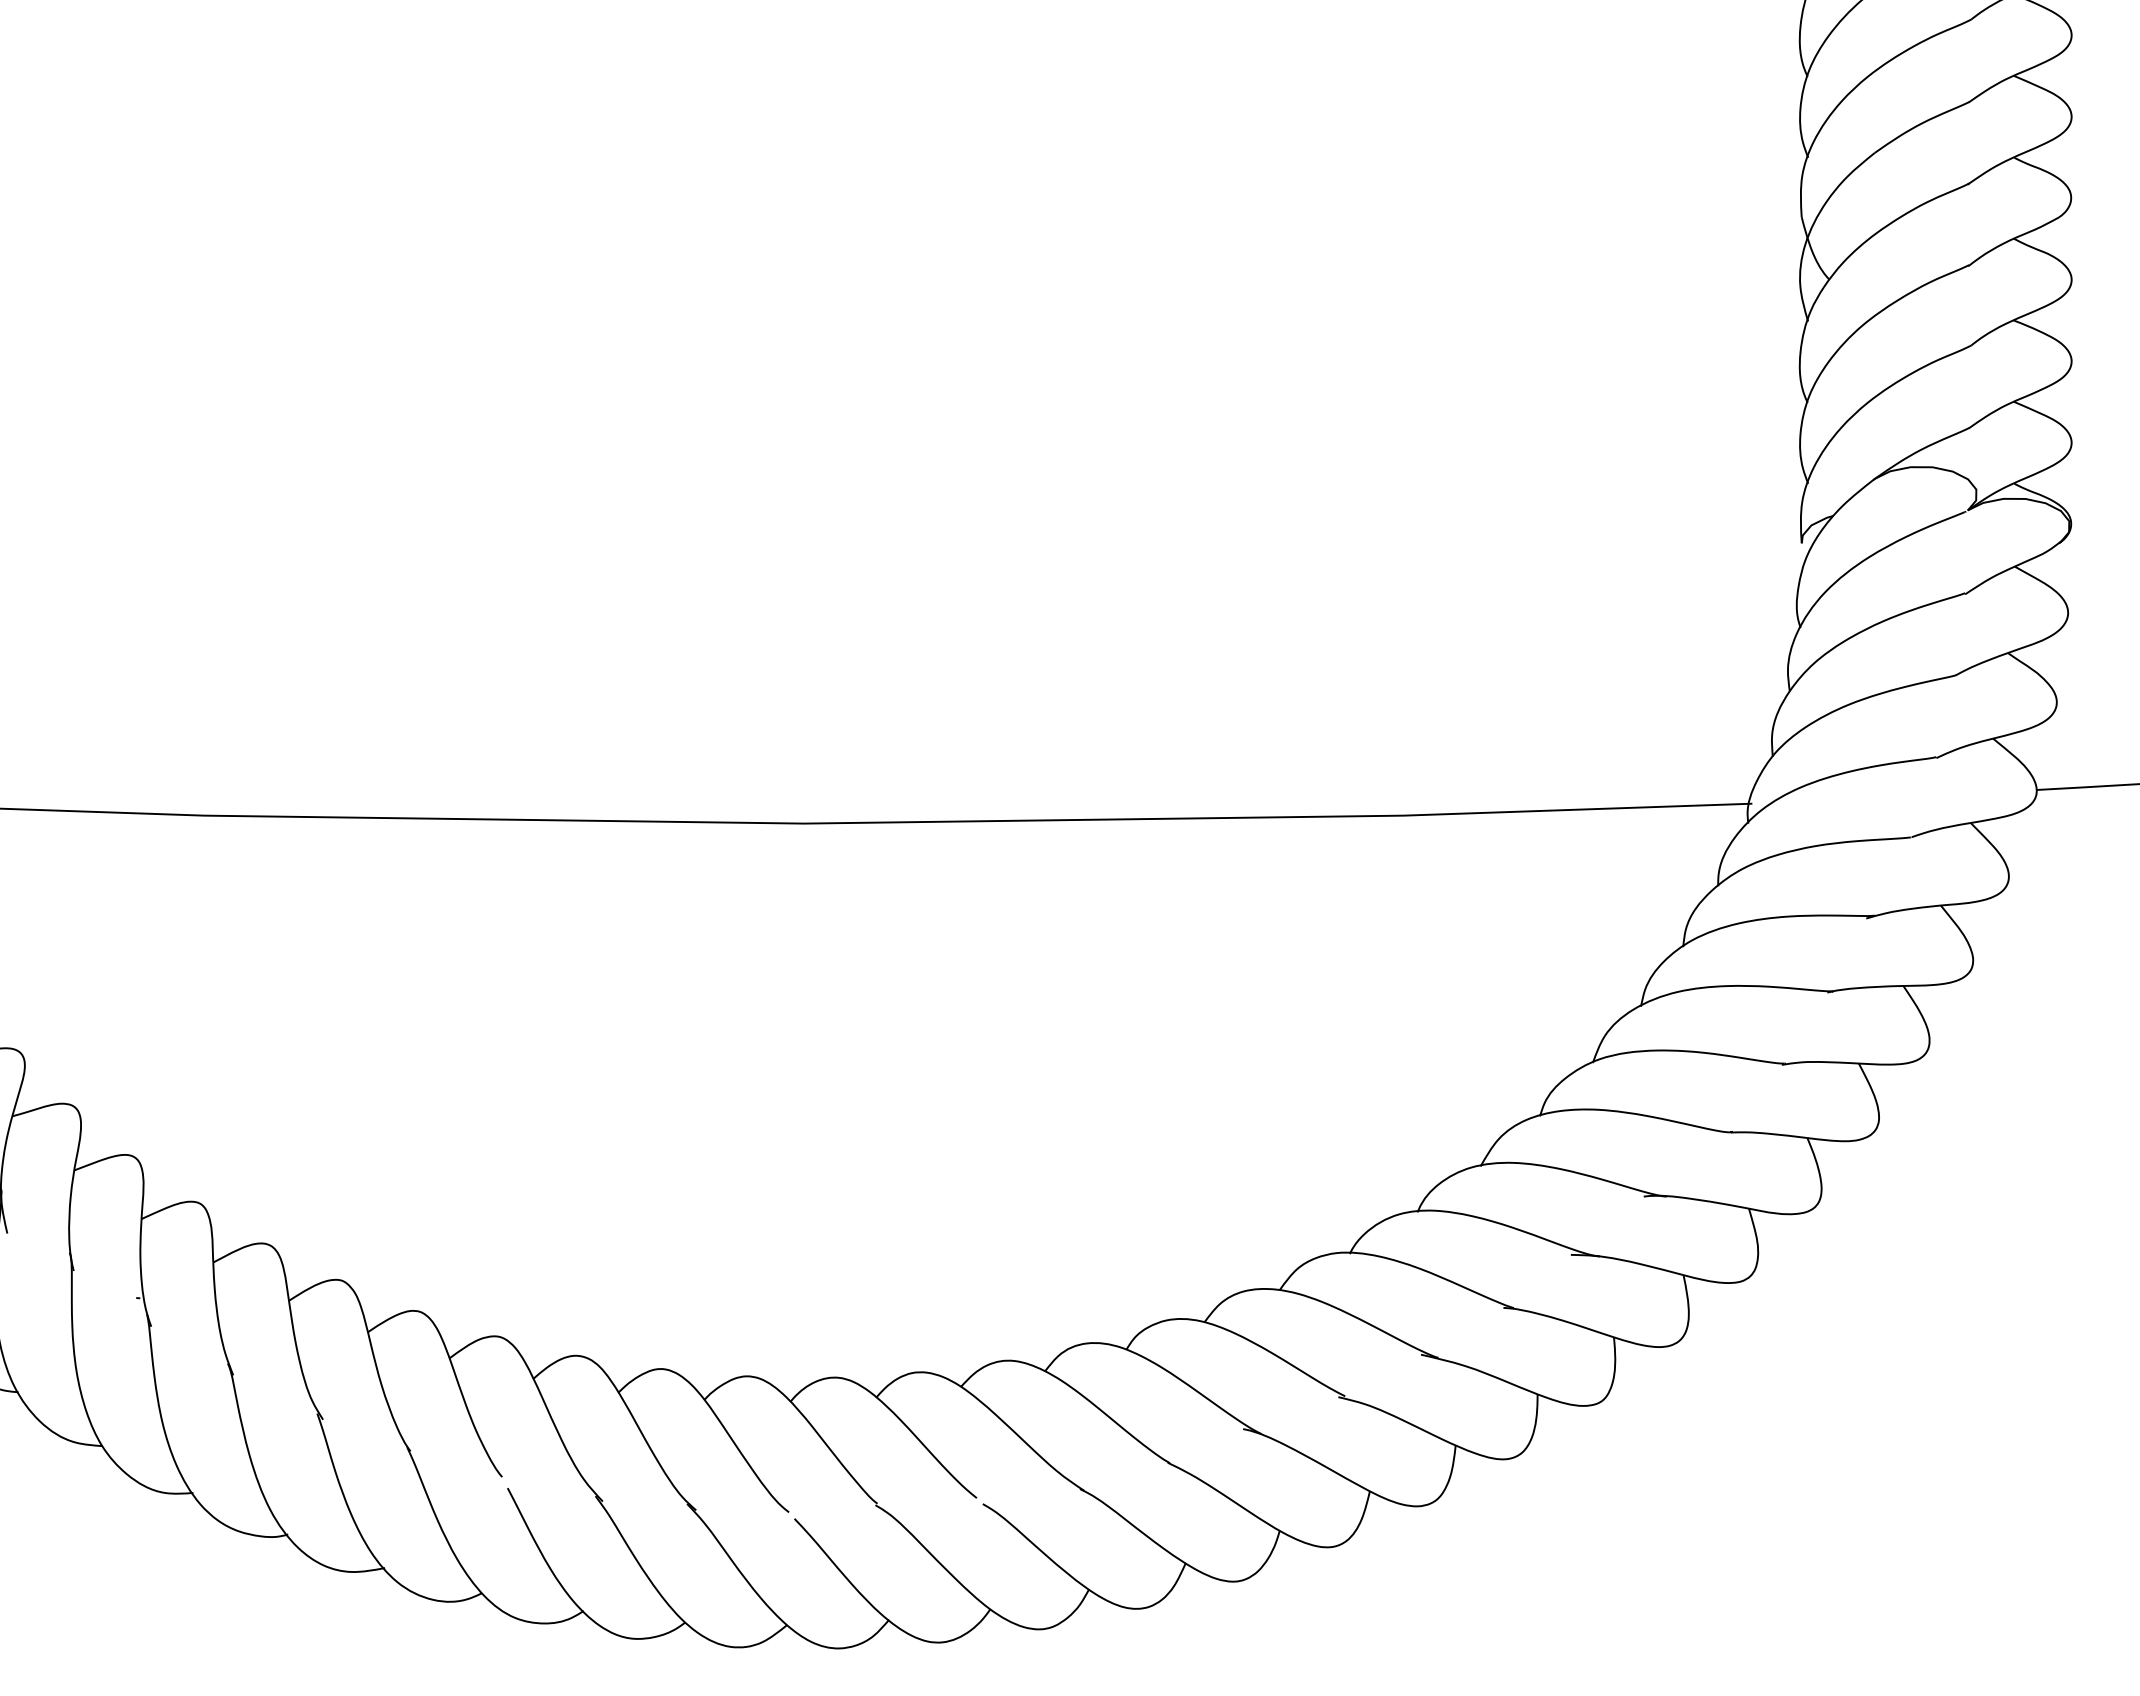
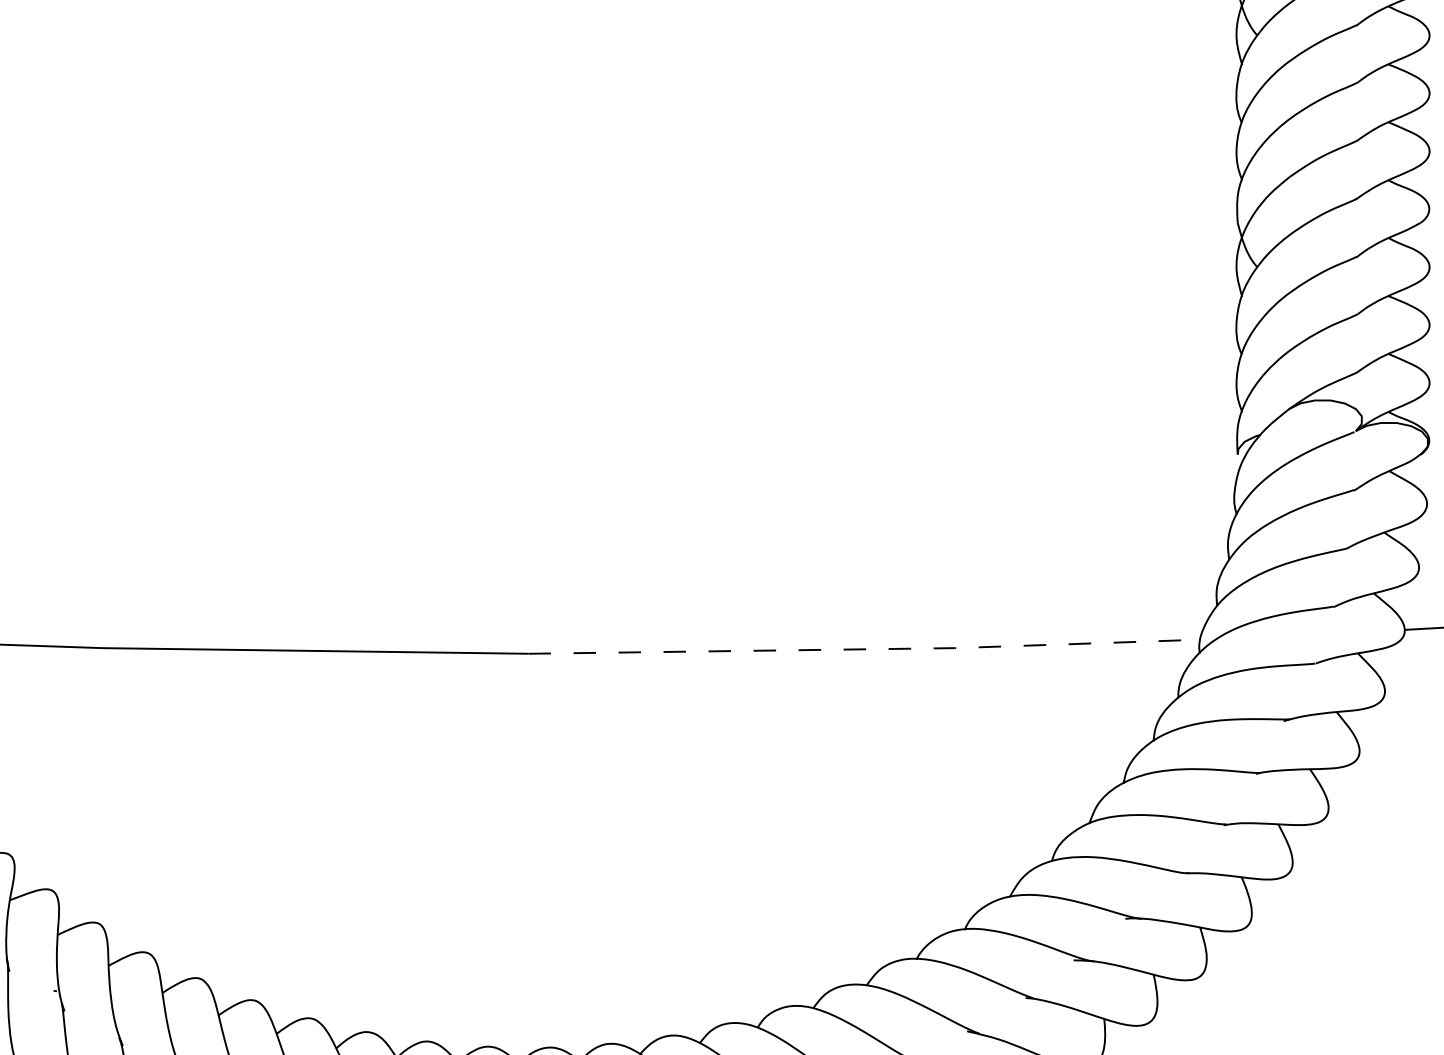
line: (1278, 817) -> (865, 649), solid -> dashed

